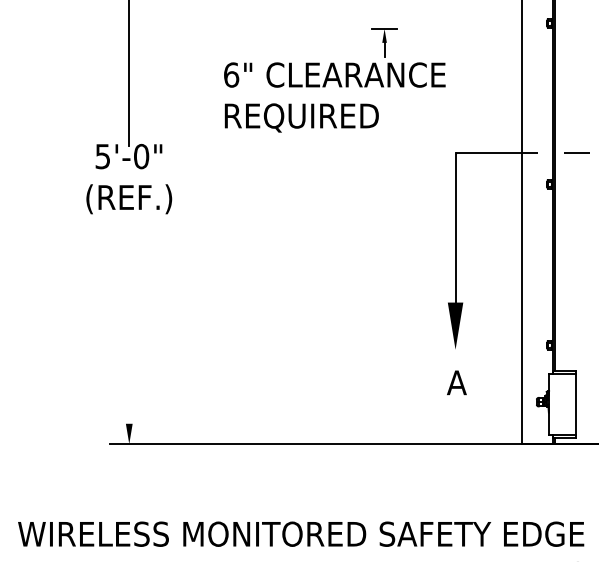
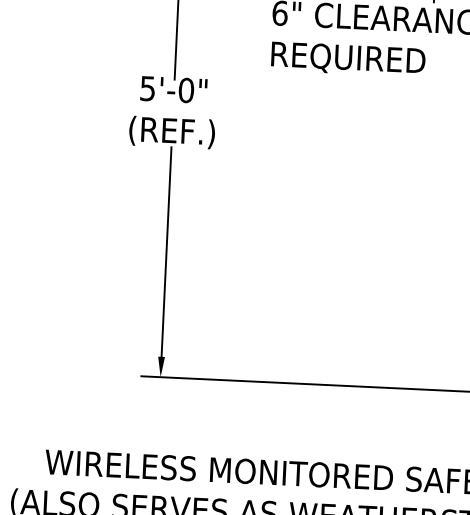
line: (129, 318) -> (166, 251), added

